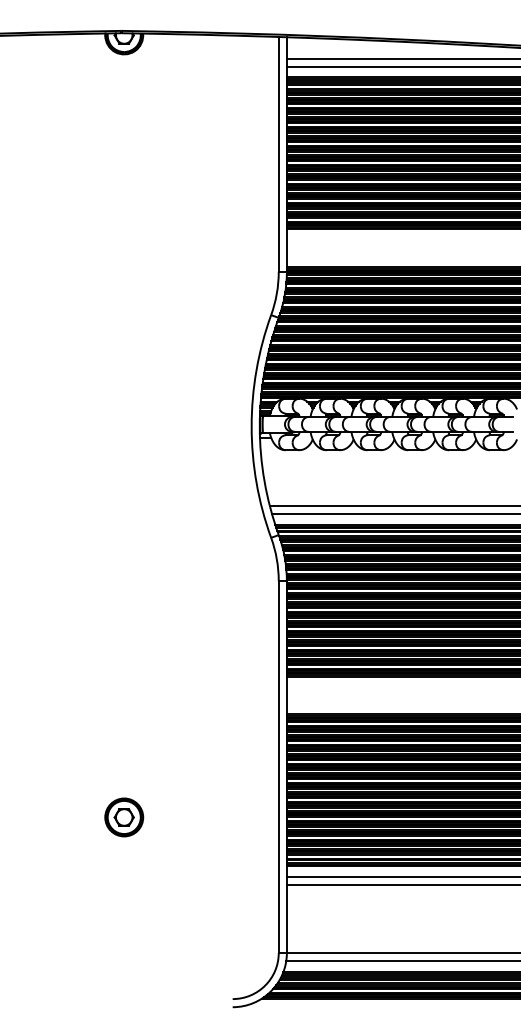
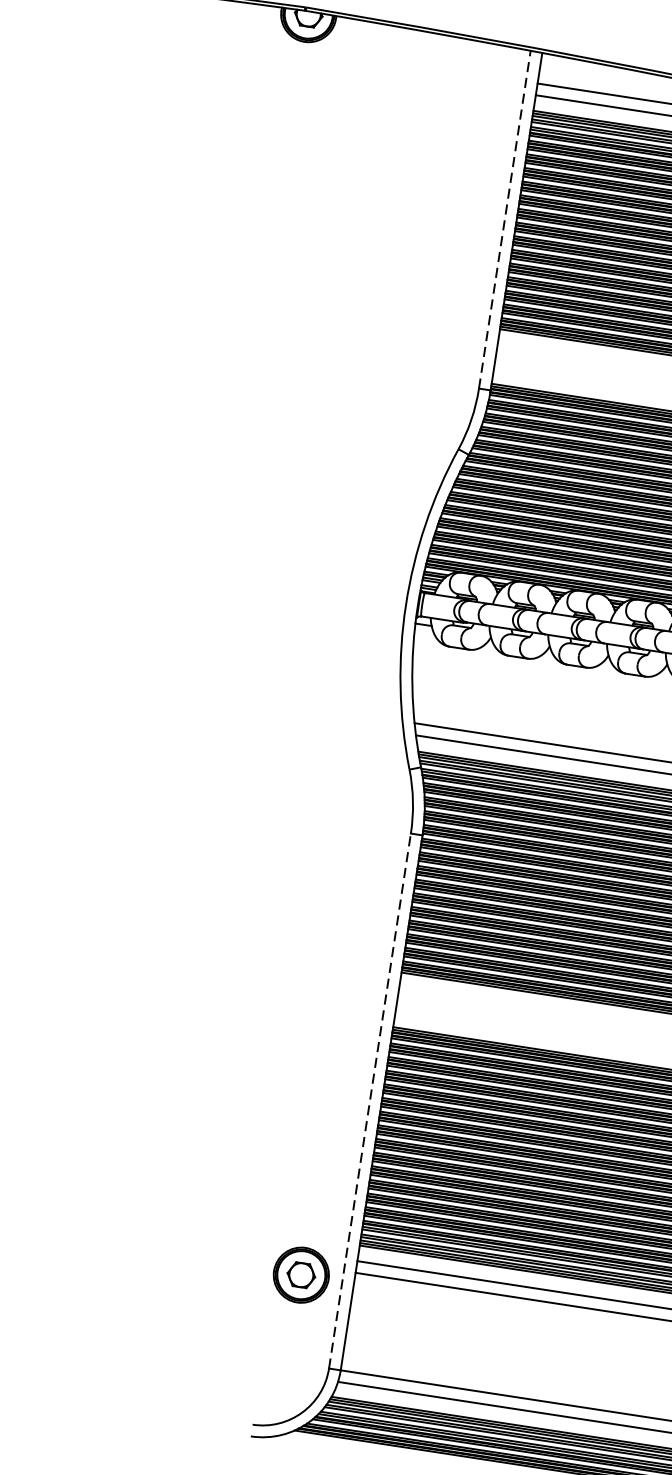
line: (278, 153) -> (504, 218), solid -> dashed
line: (278, 767) -> (369, 1101), solid -> dashed
part: (124, 817) -> (301, 1275), moved

